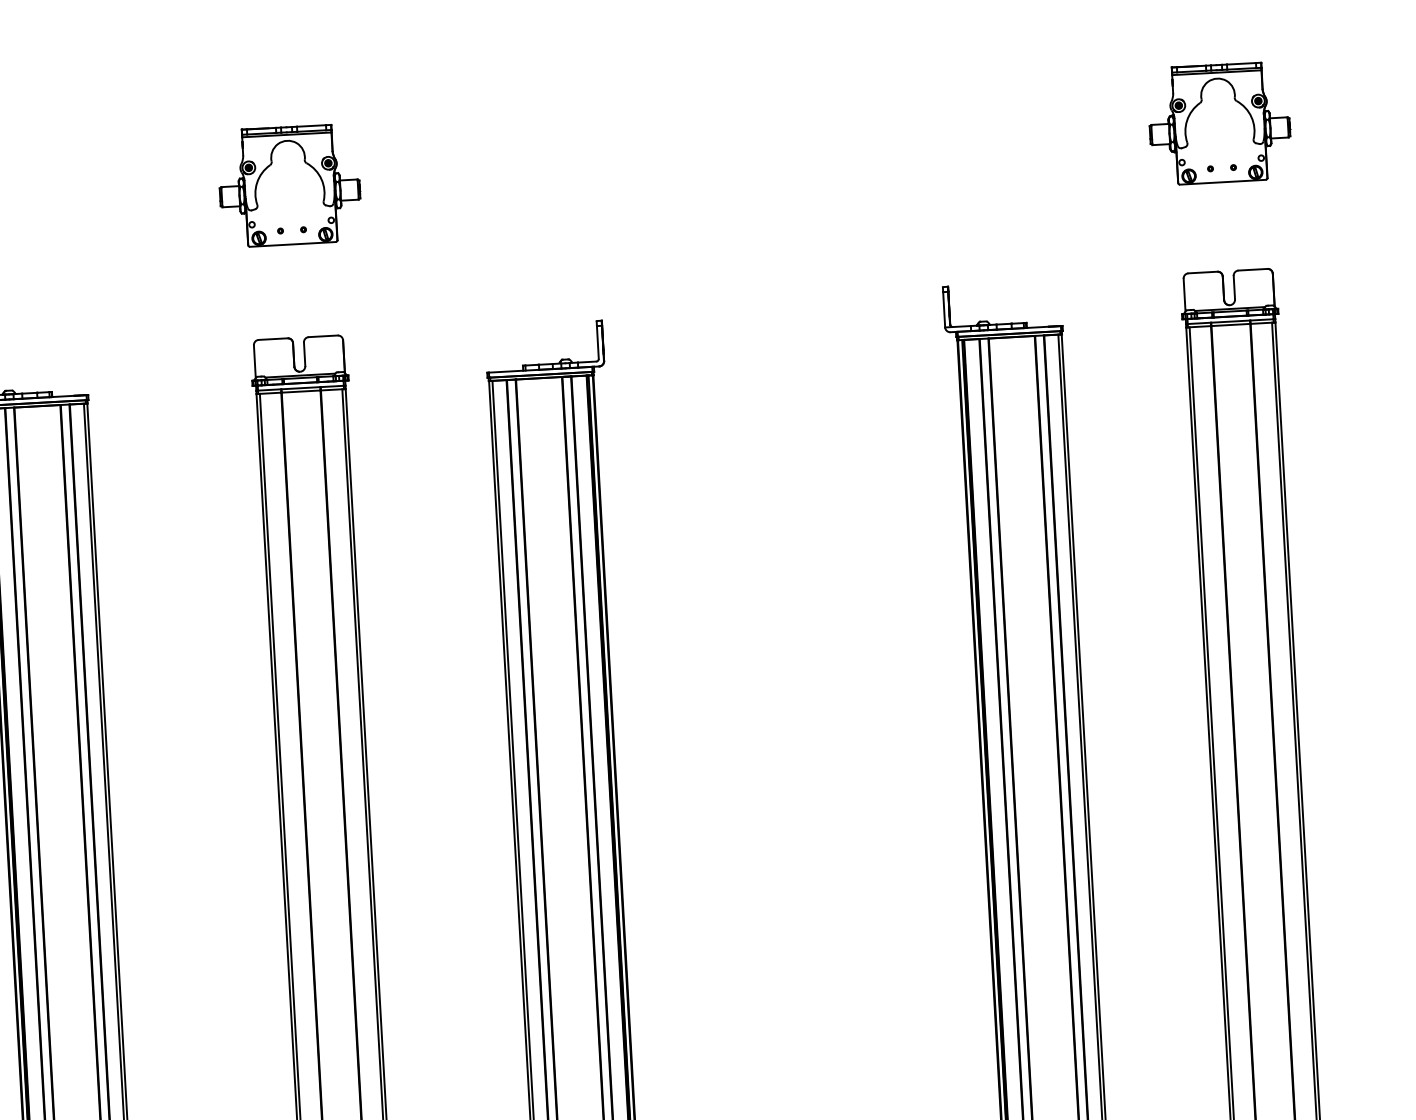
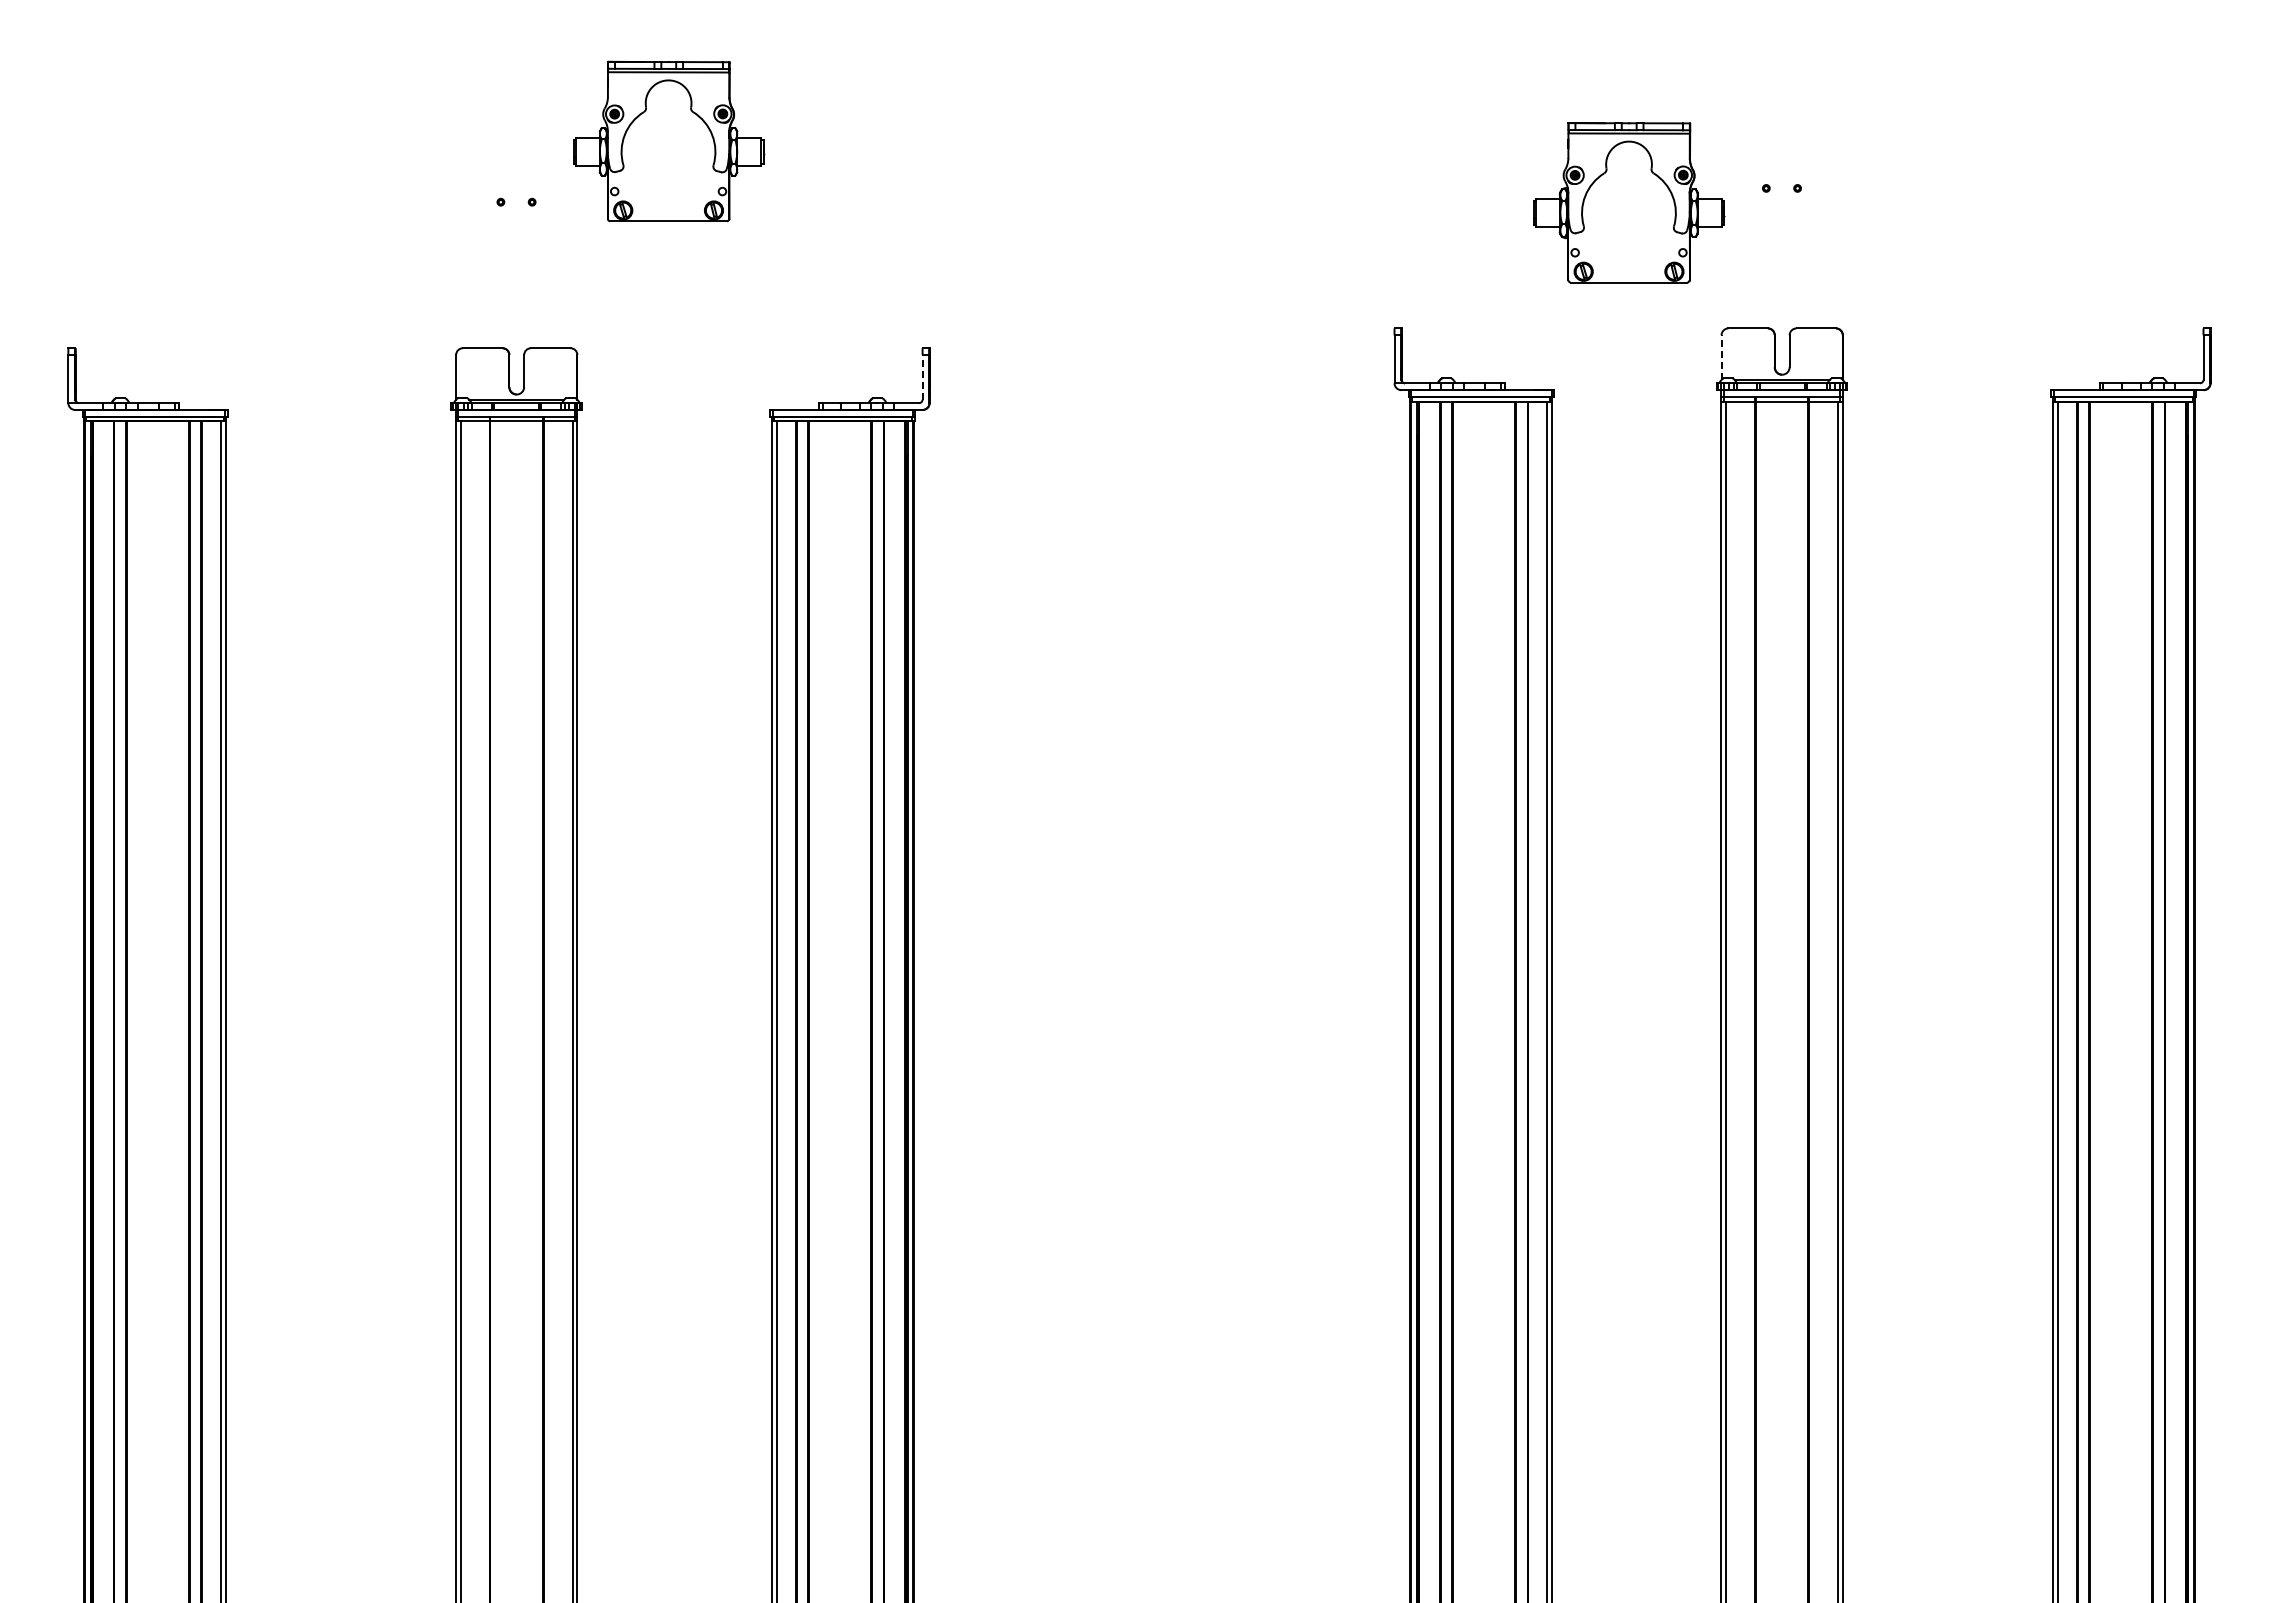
part: (1219, 123) -> (1629, 202), moved
part: (290, 185) -> (669, 141), moved
line: (1184, 295) -> (1721, 357), solid -> dashed
line: (597, 341) -> (922, 376), solid -> dashed

